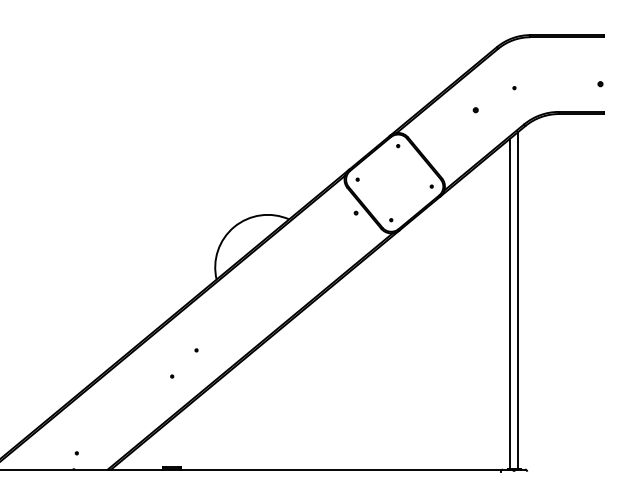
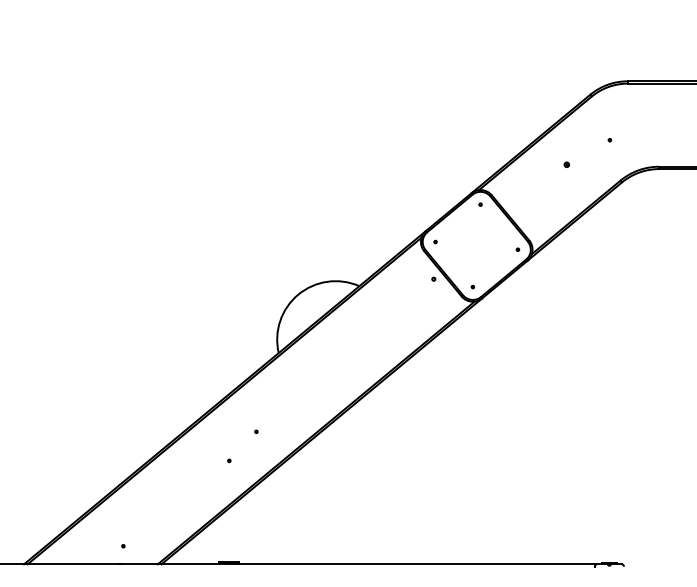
line: (518, 300) -> (614, 376), removed
line: (509, 303) -> (604, 379), removed

